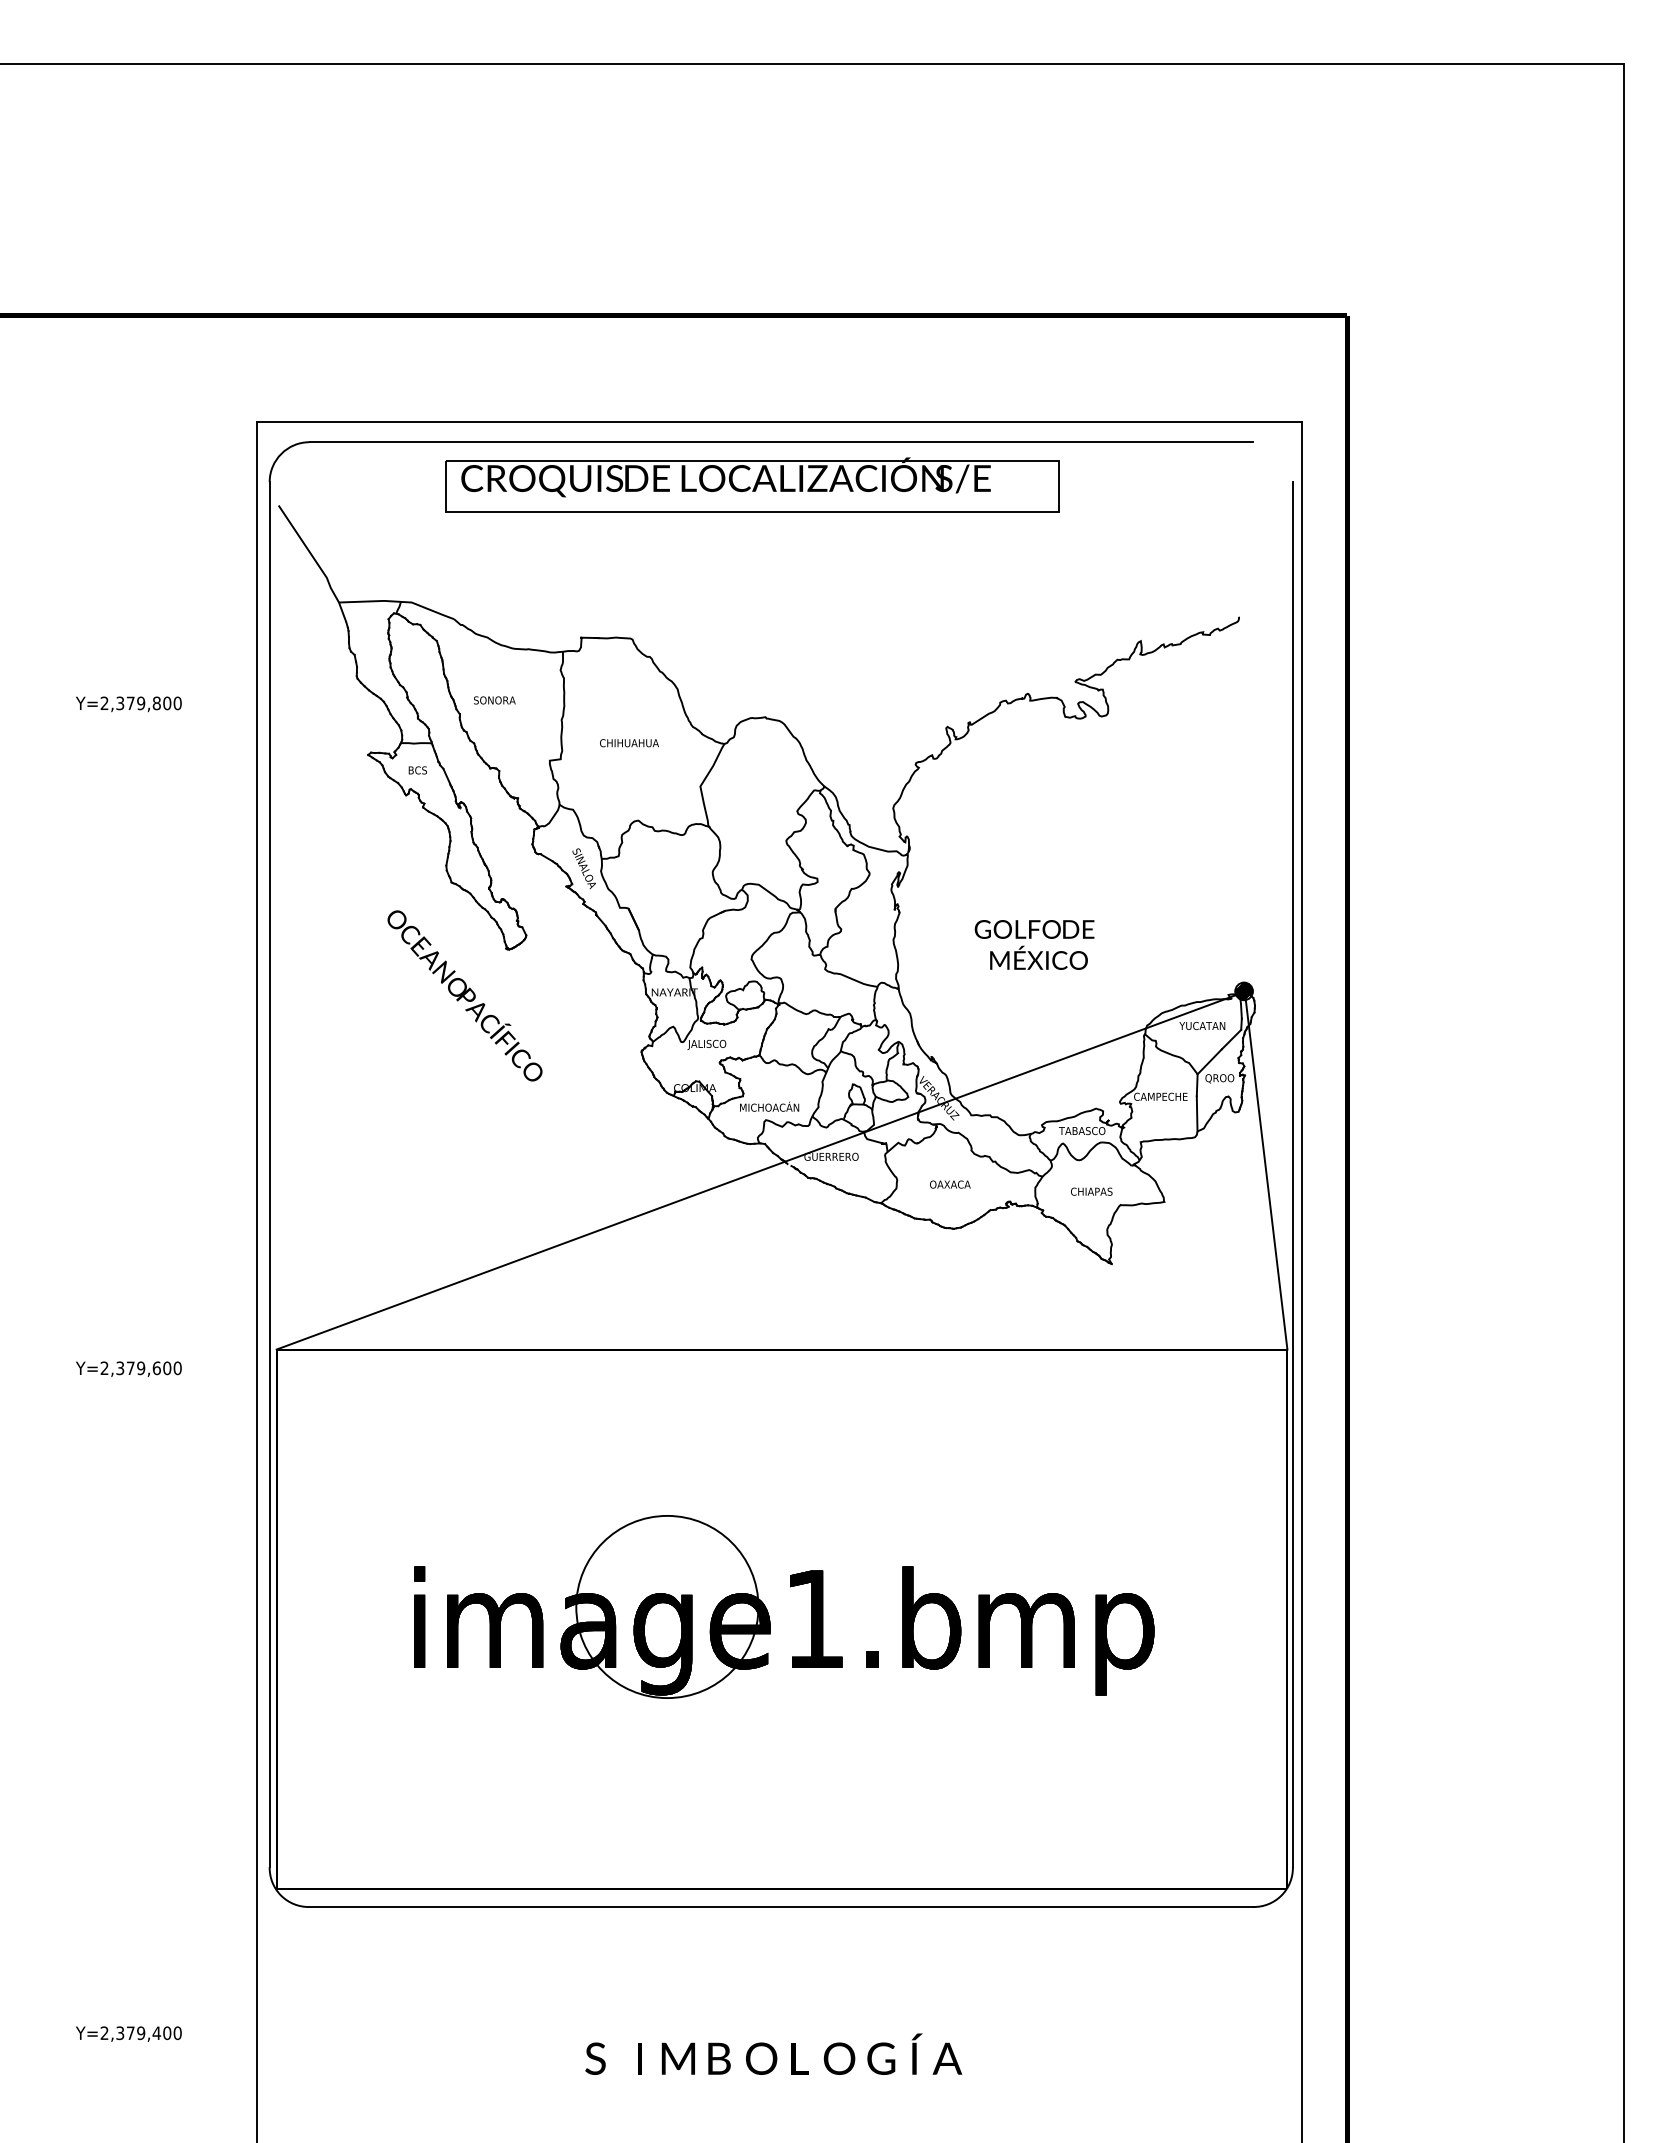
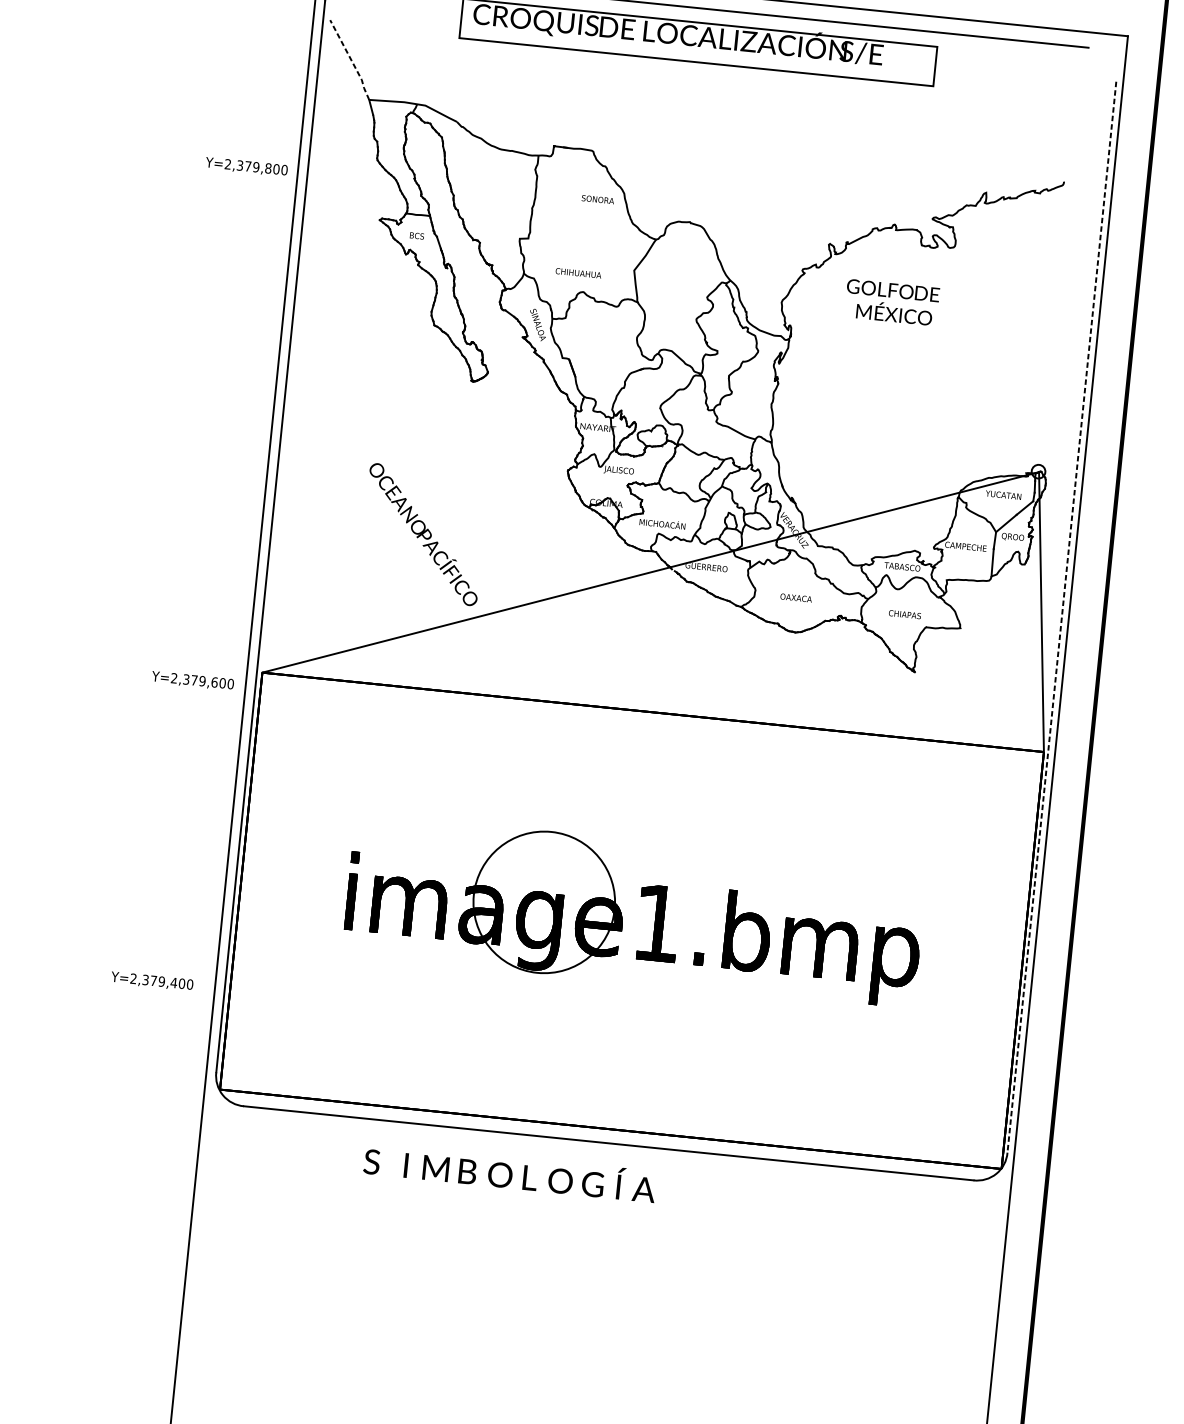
line: (311, 554) -> (351, 60), solid -> dashed
text: (494, 700) -> (597, 199), moved
text: (128, 704) -> (246, 167), moved
text: (629, 743) -> (578, 273), moved
text: (1034, 944) -> (892, 302), moved
hatch: (1243, 991) -> (1038, 471), removed
text: (464, 995) -> (423, 534), moved
line: (1292, 1174) -> (1061, 617), solid -> dashed
text: (128, 1368) -> (192, 680), moved
text: (128, 2033) -> (152, 980), moved
text: (773, 2053) -> (509, 1171), moved

